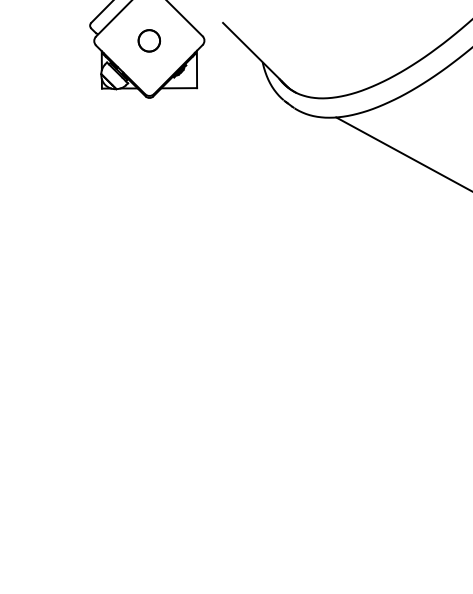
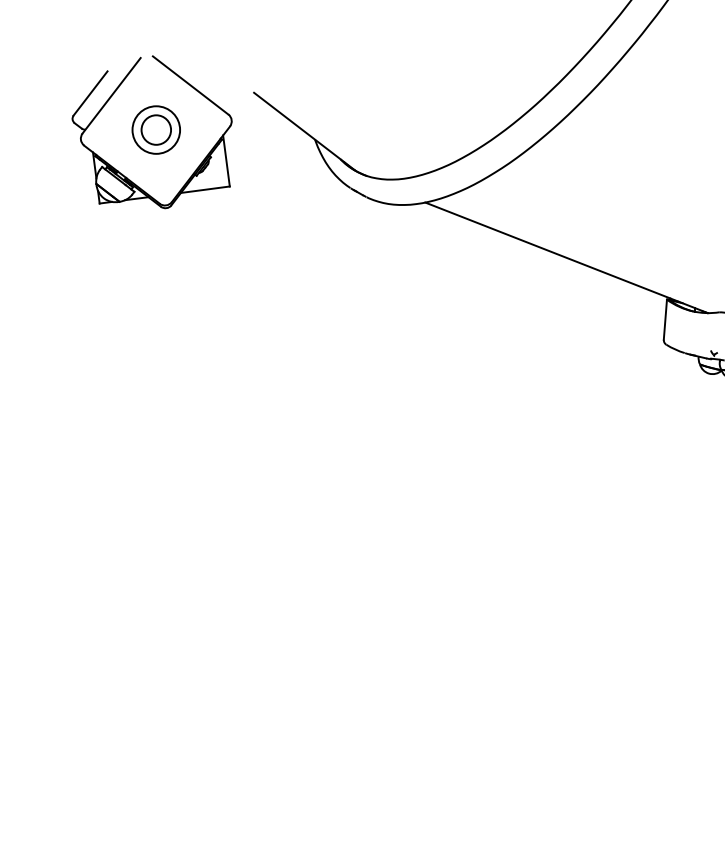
circle: (149, 40) -> (156, 129), size x1.6

